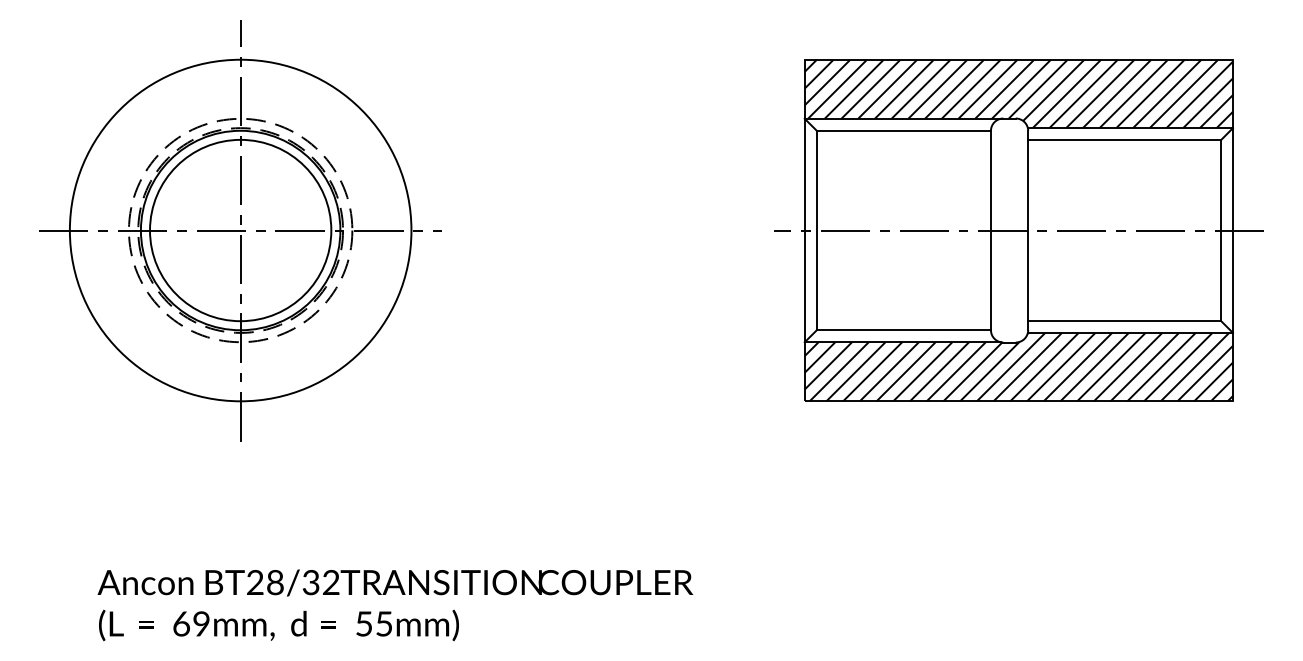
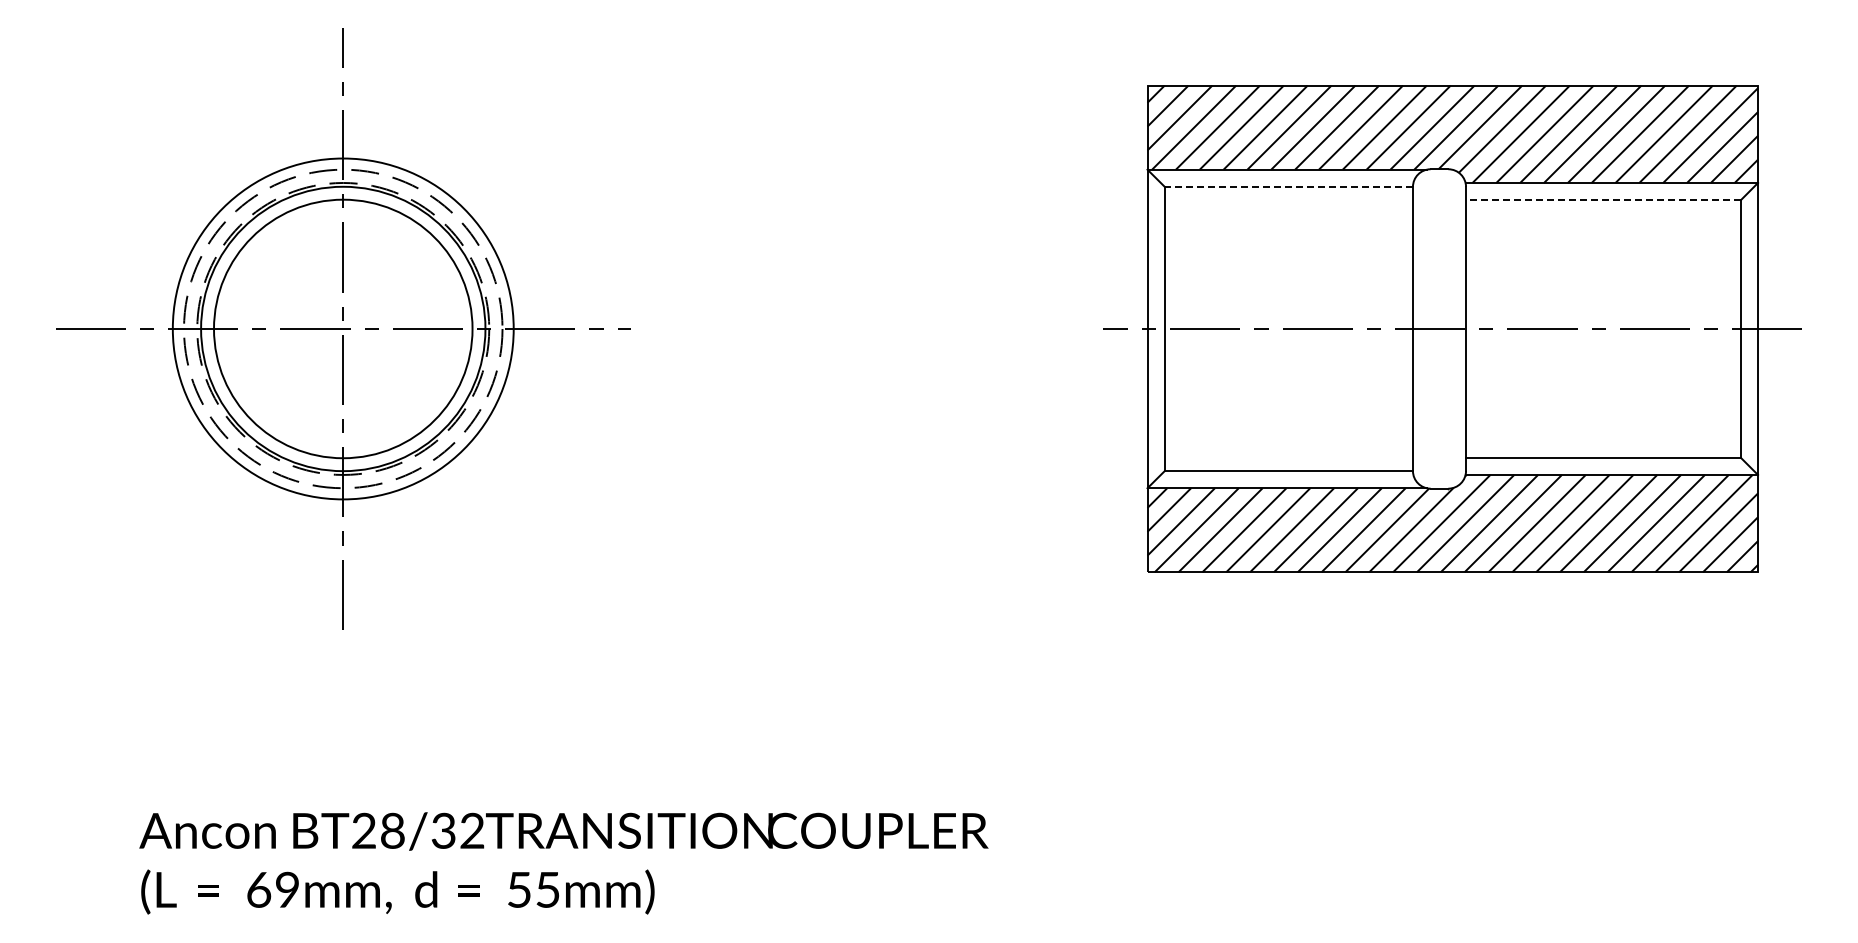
line: (903, 130) -> (1288, 186), solid -> dashed
line: (1124, 139) -> (1603, 199), solid -> dashed
circle: (240, 230) -> (342, 328), size x0.7

